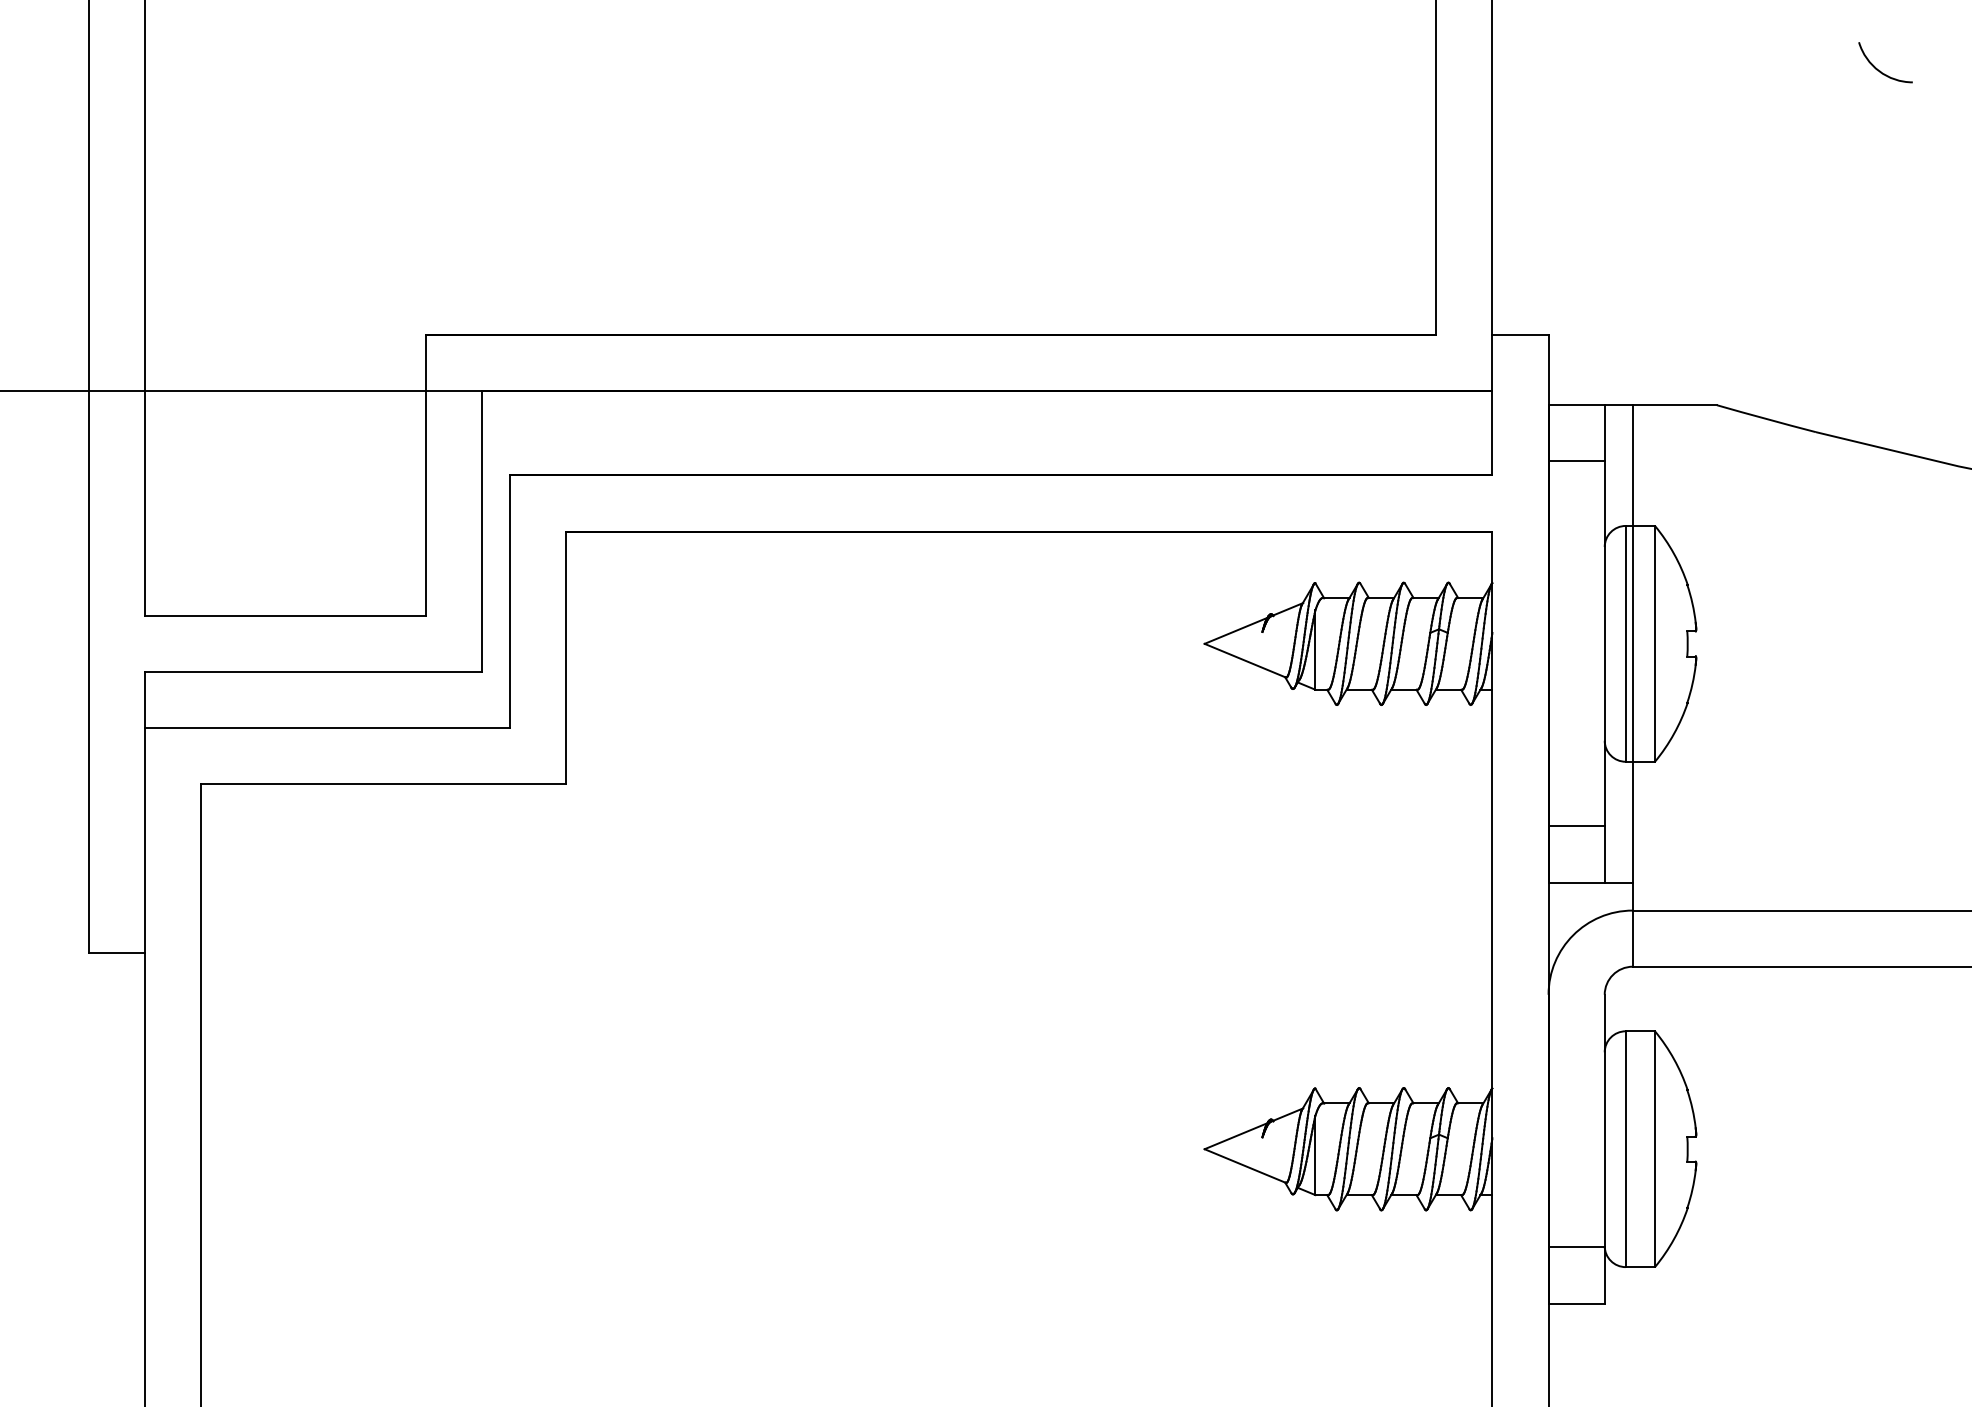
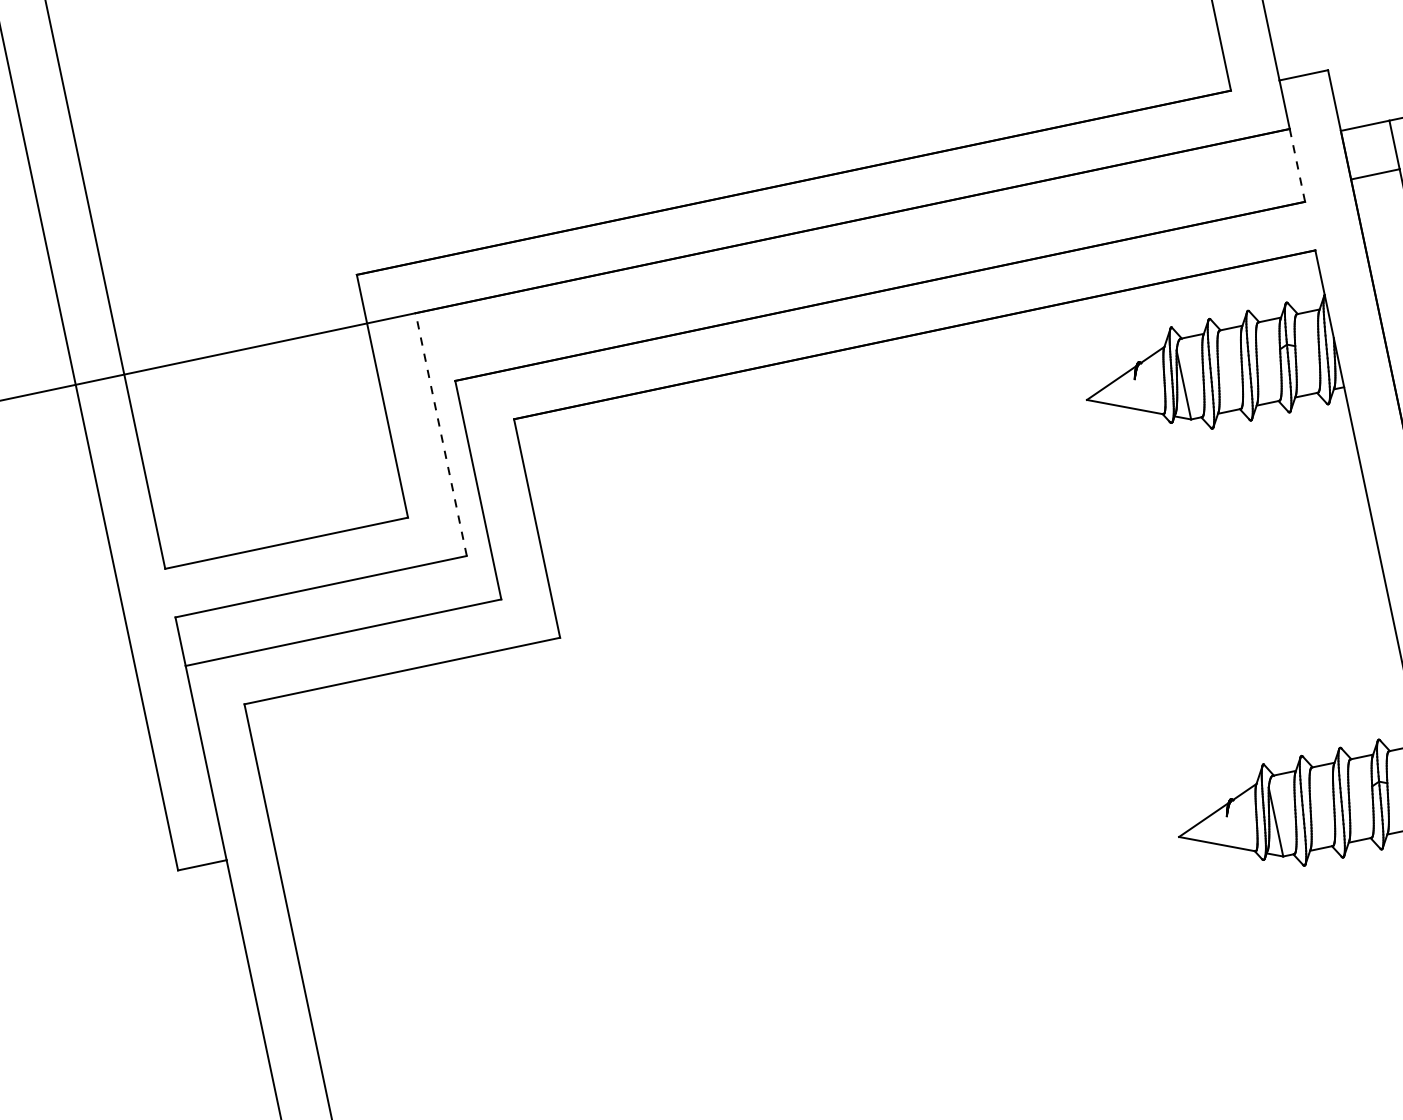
line: (1492, 433) -> (1297, 165), solid -> dashed
line: (481, 531) -> (441, 434), solid -> dashed

